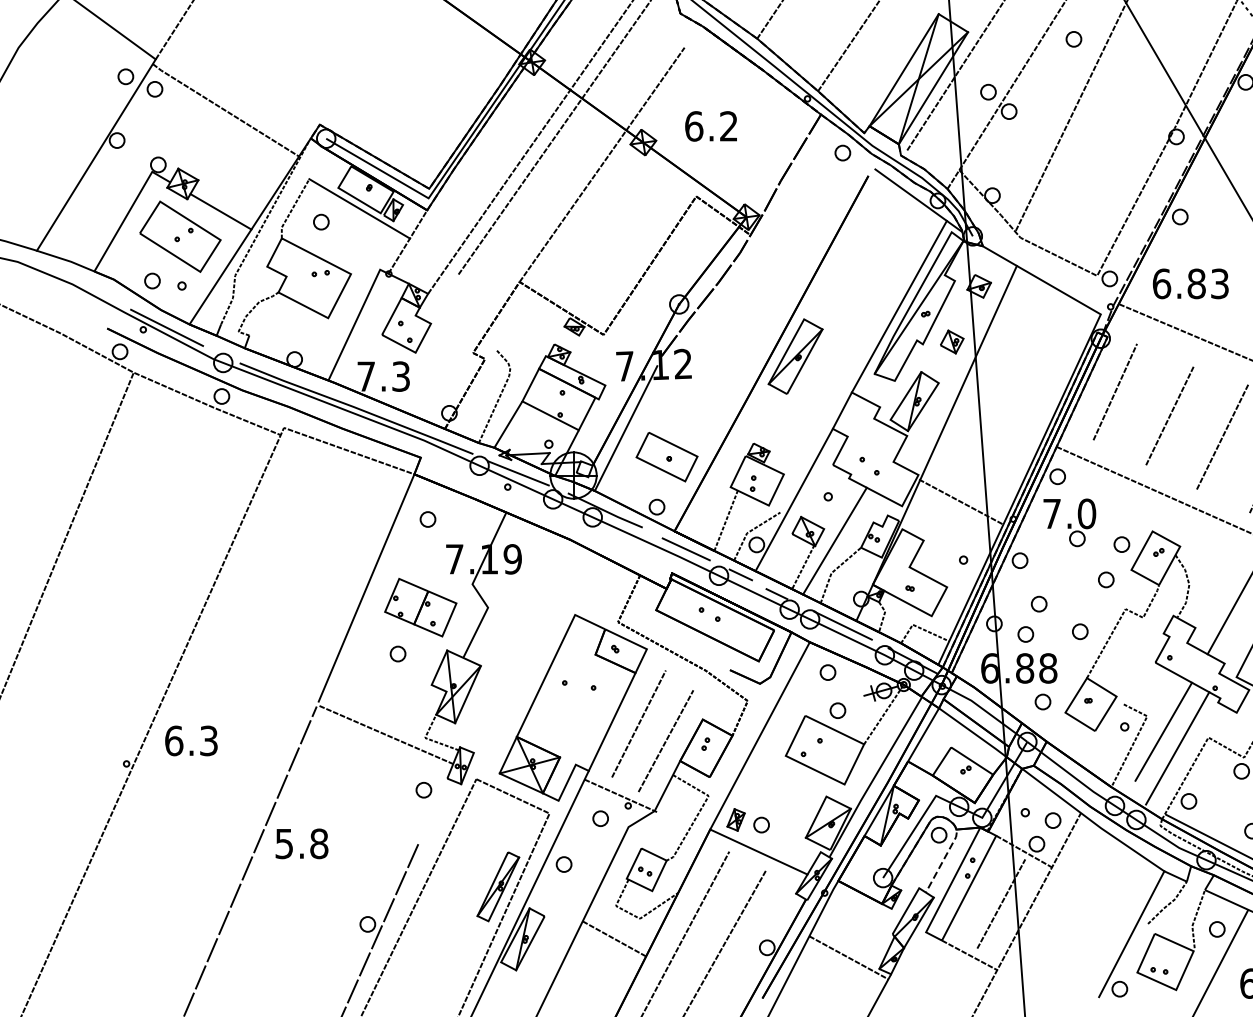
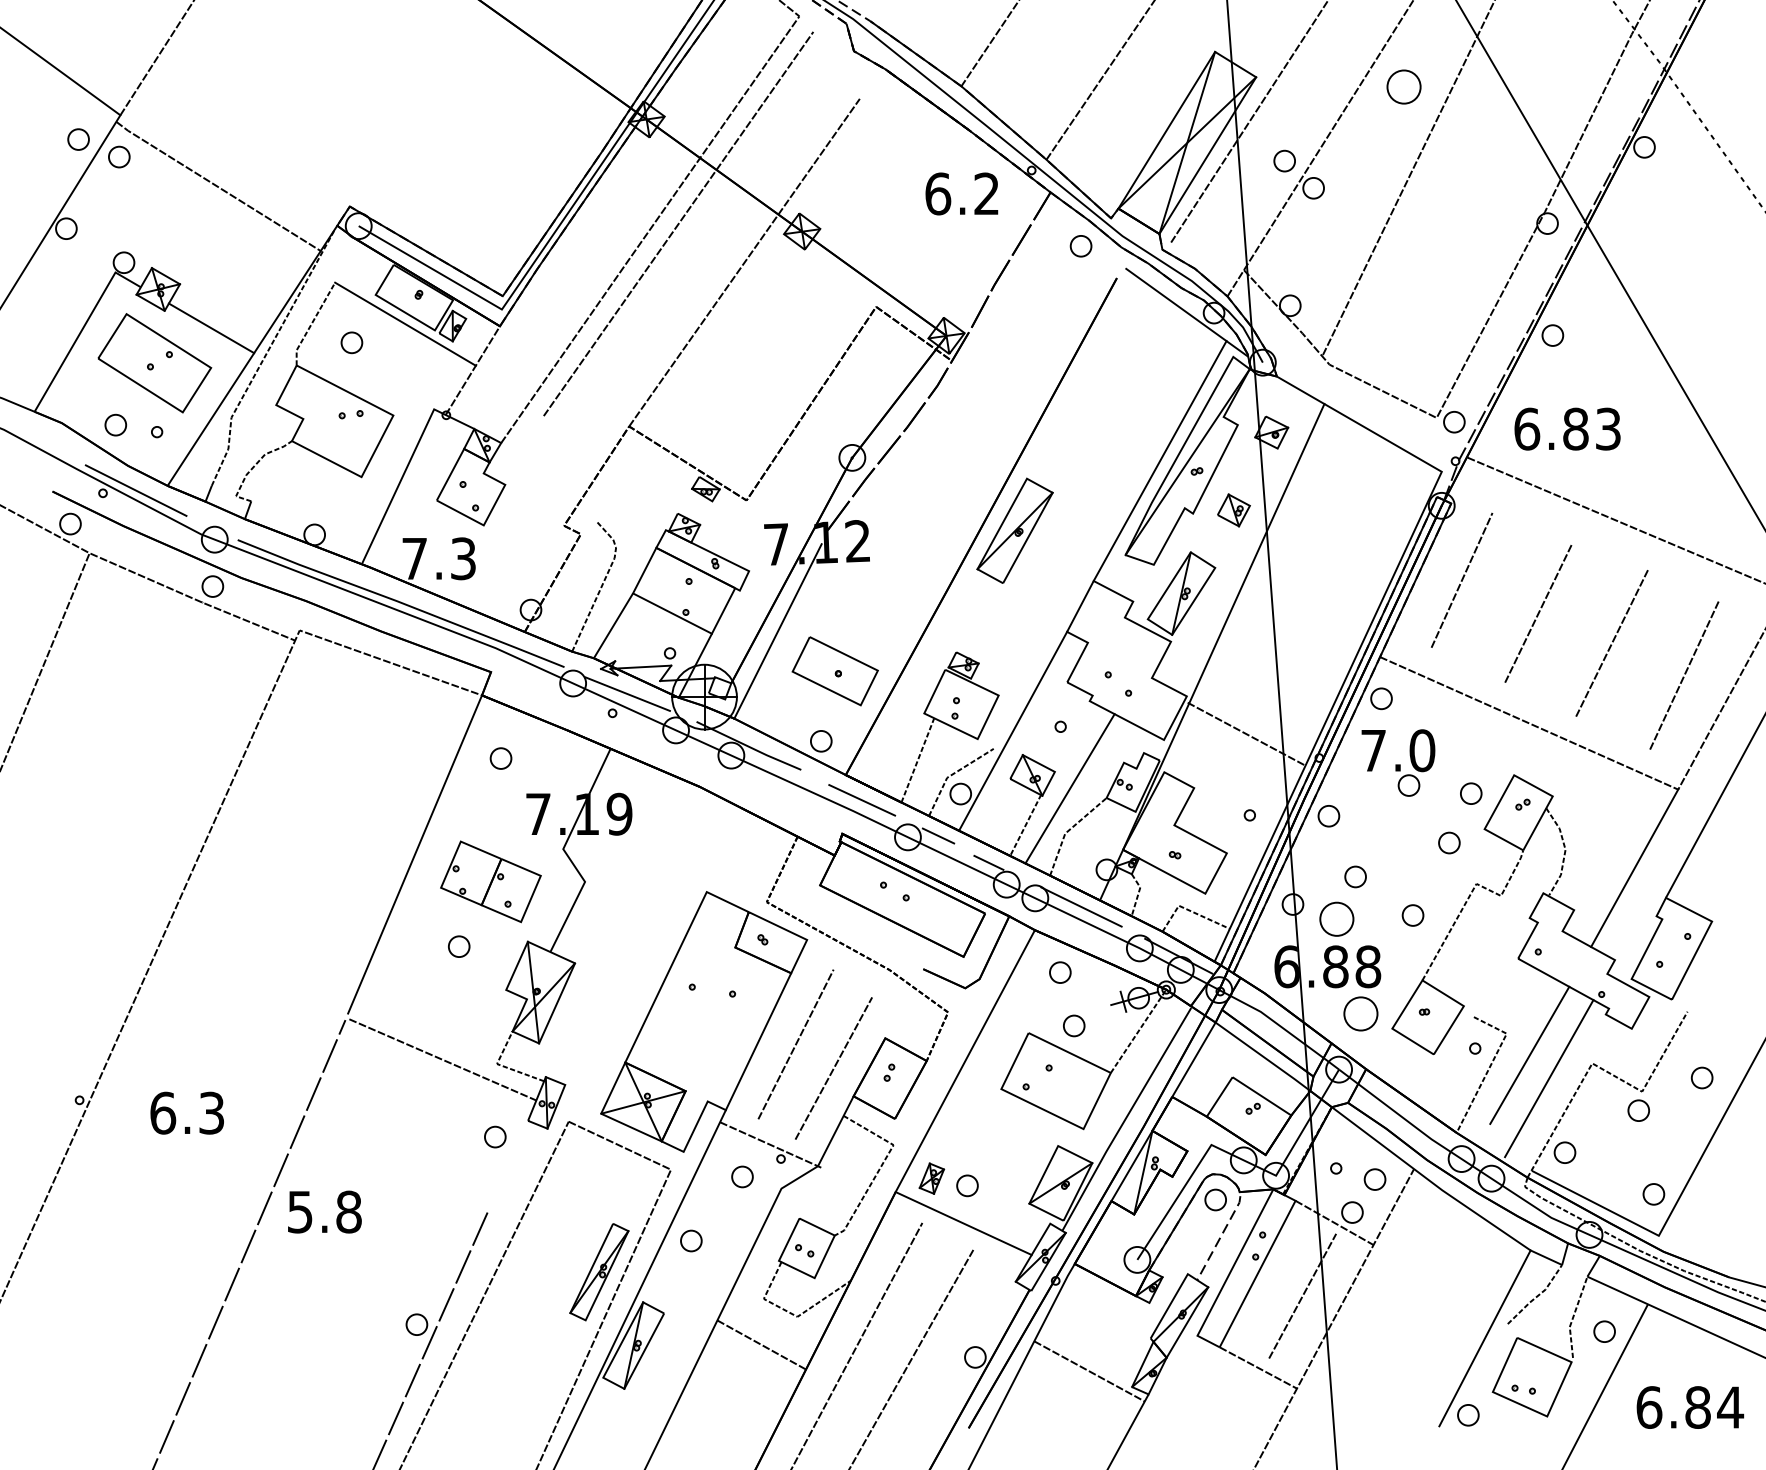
part: (1074, 39) -> (1404, 87), size x1.6
text: (710, 126) -> (961, 193), moved
part: (1025, 634) -> (1336, 919), size x1.6
part: (1042, 701) -> (1360, 1013), size x1.6
text: (190, 740) -> (186, 1112), moved

